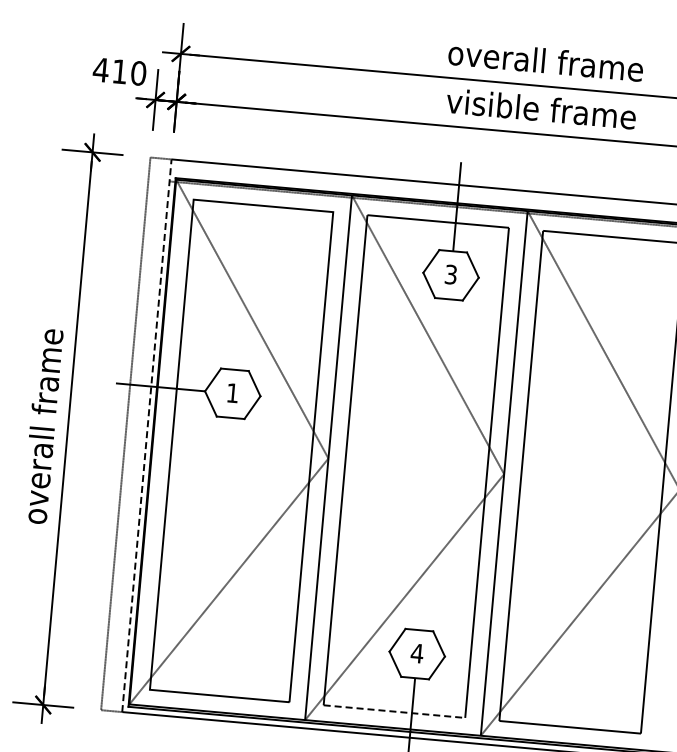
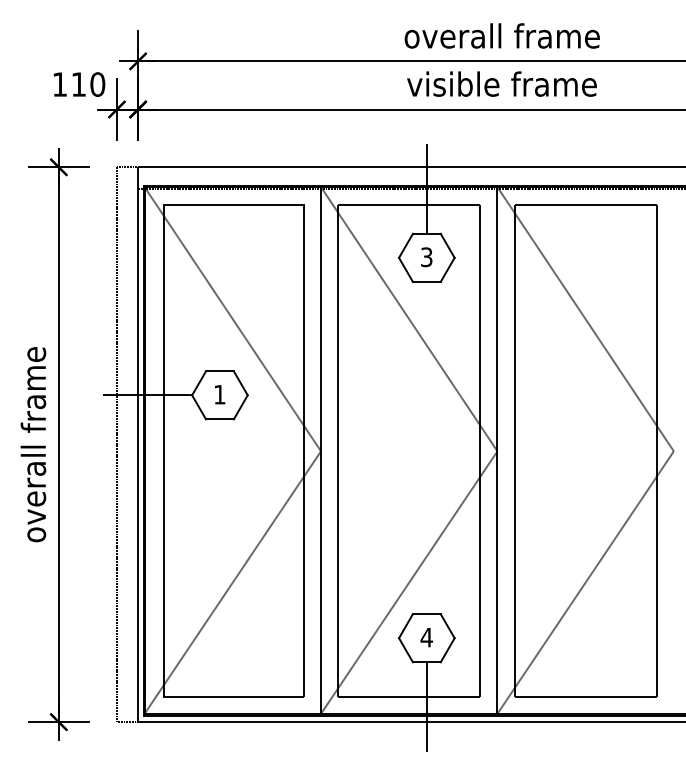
text: (100, 69) -> (59, 84), 410 -> 110
line: (147, 435) -> (138, 444), dashed -> solid
line: (394, 711) -> (409, 697), dashed -> solid

